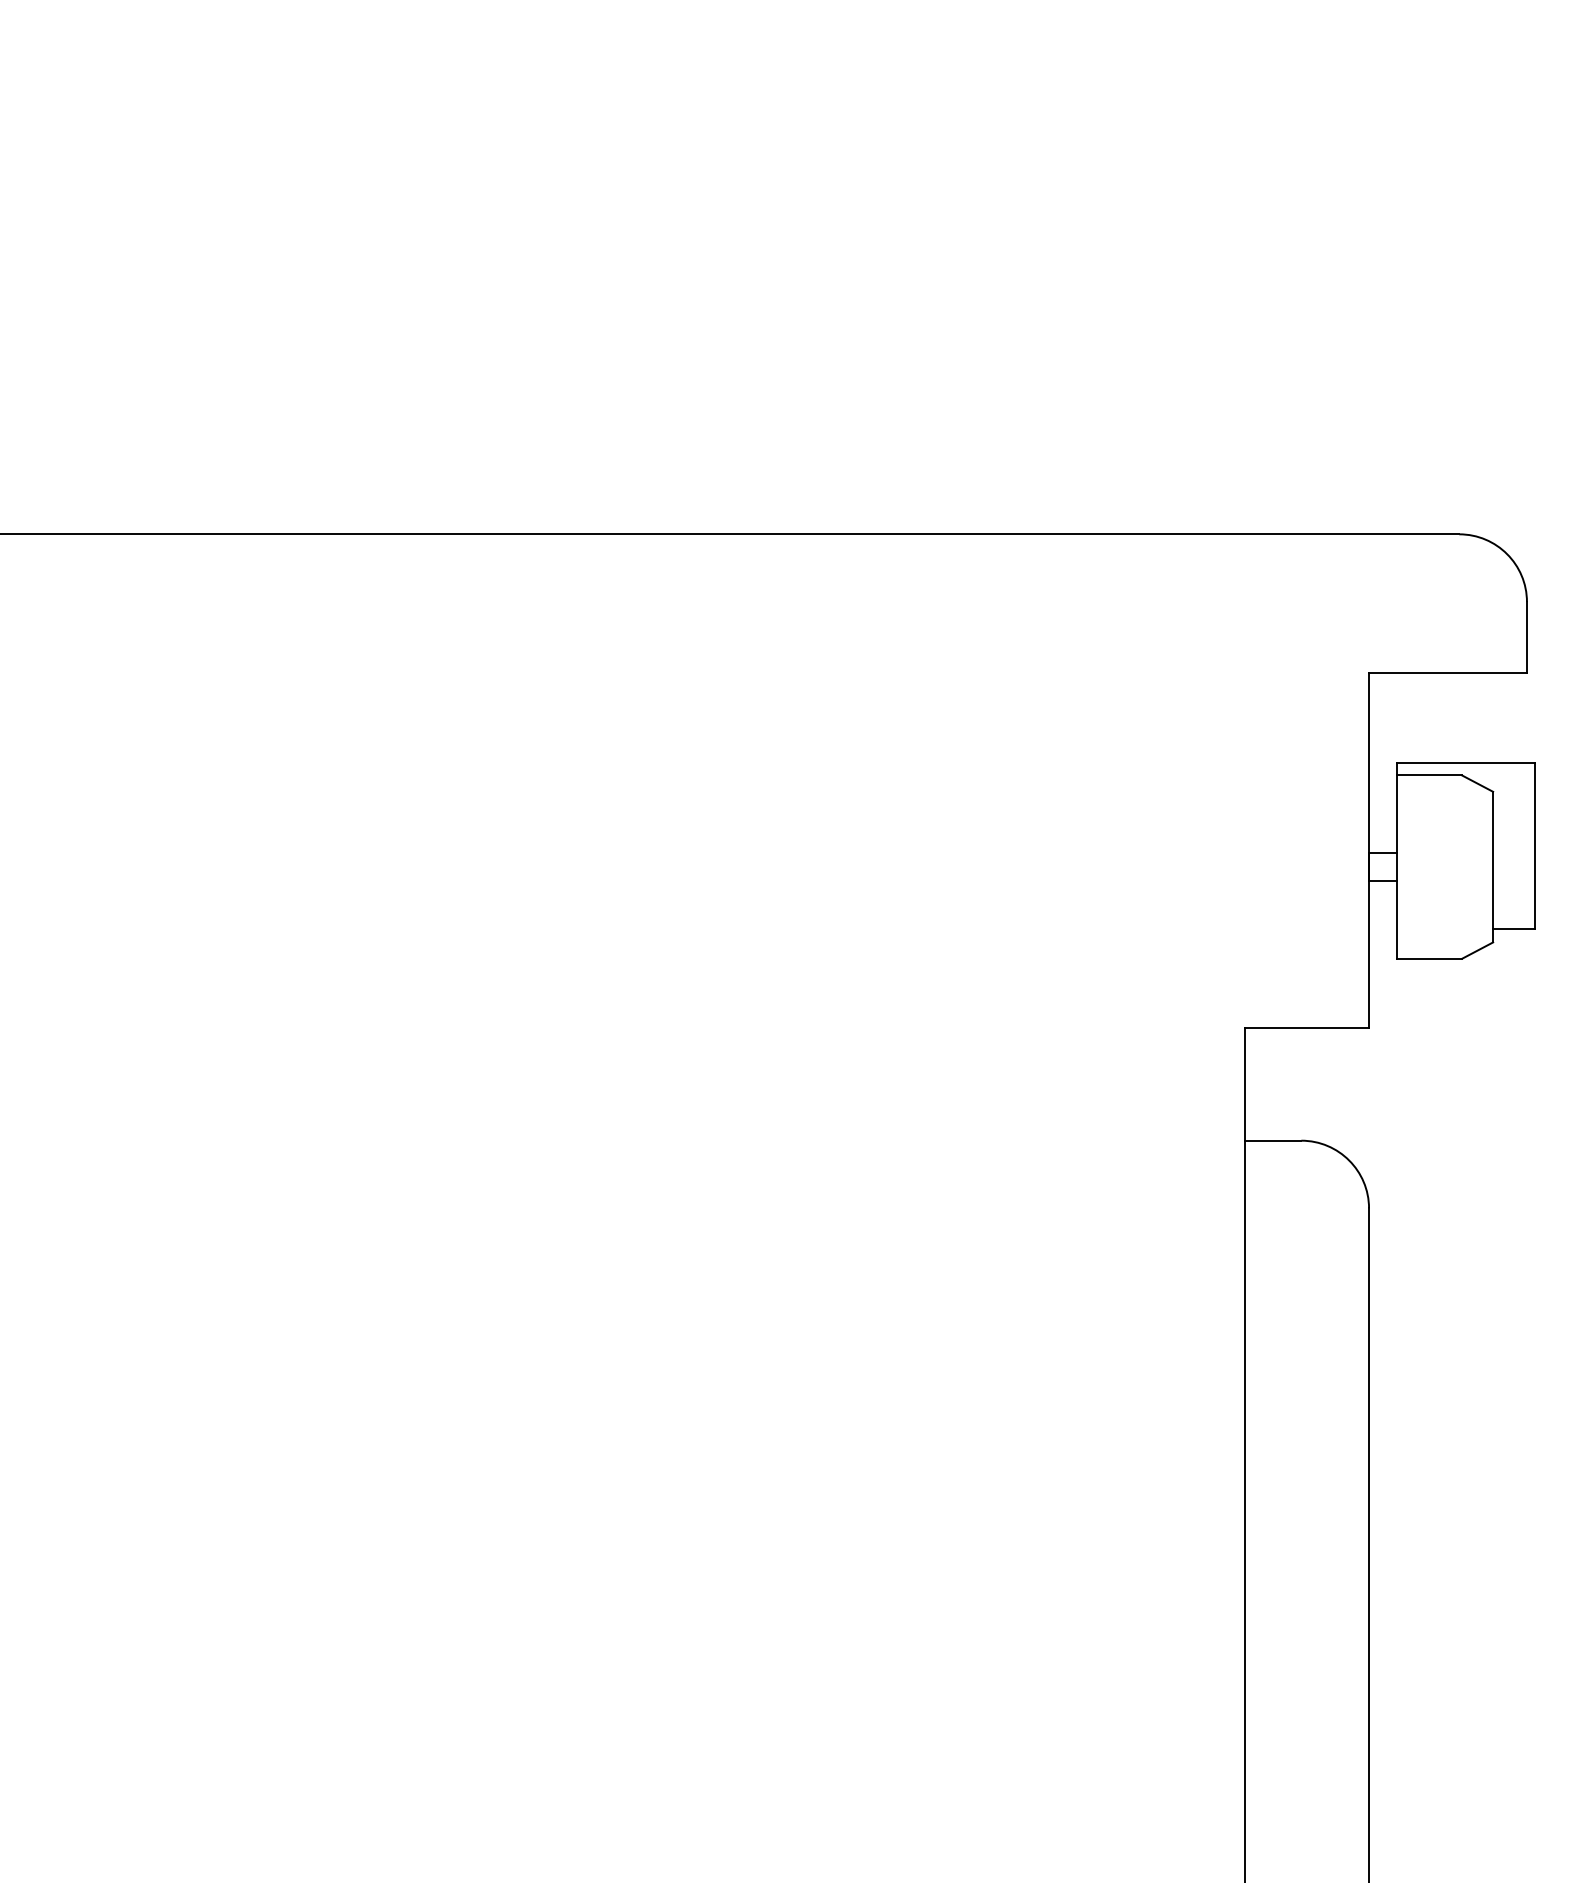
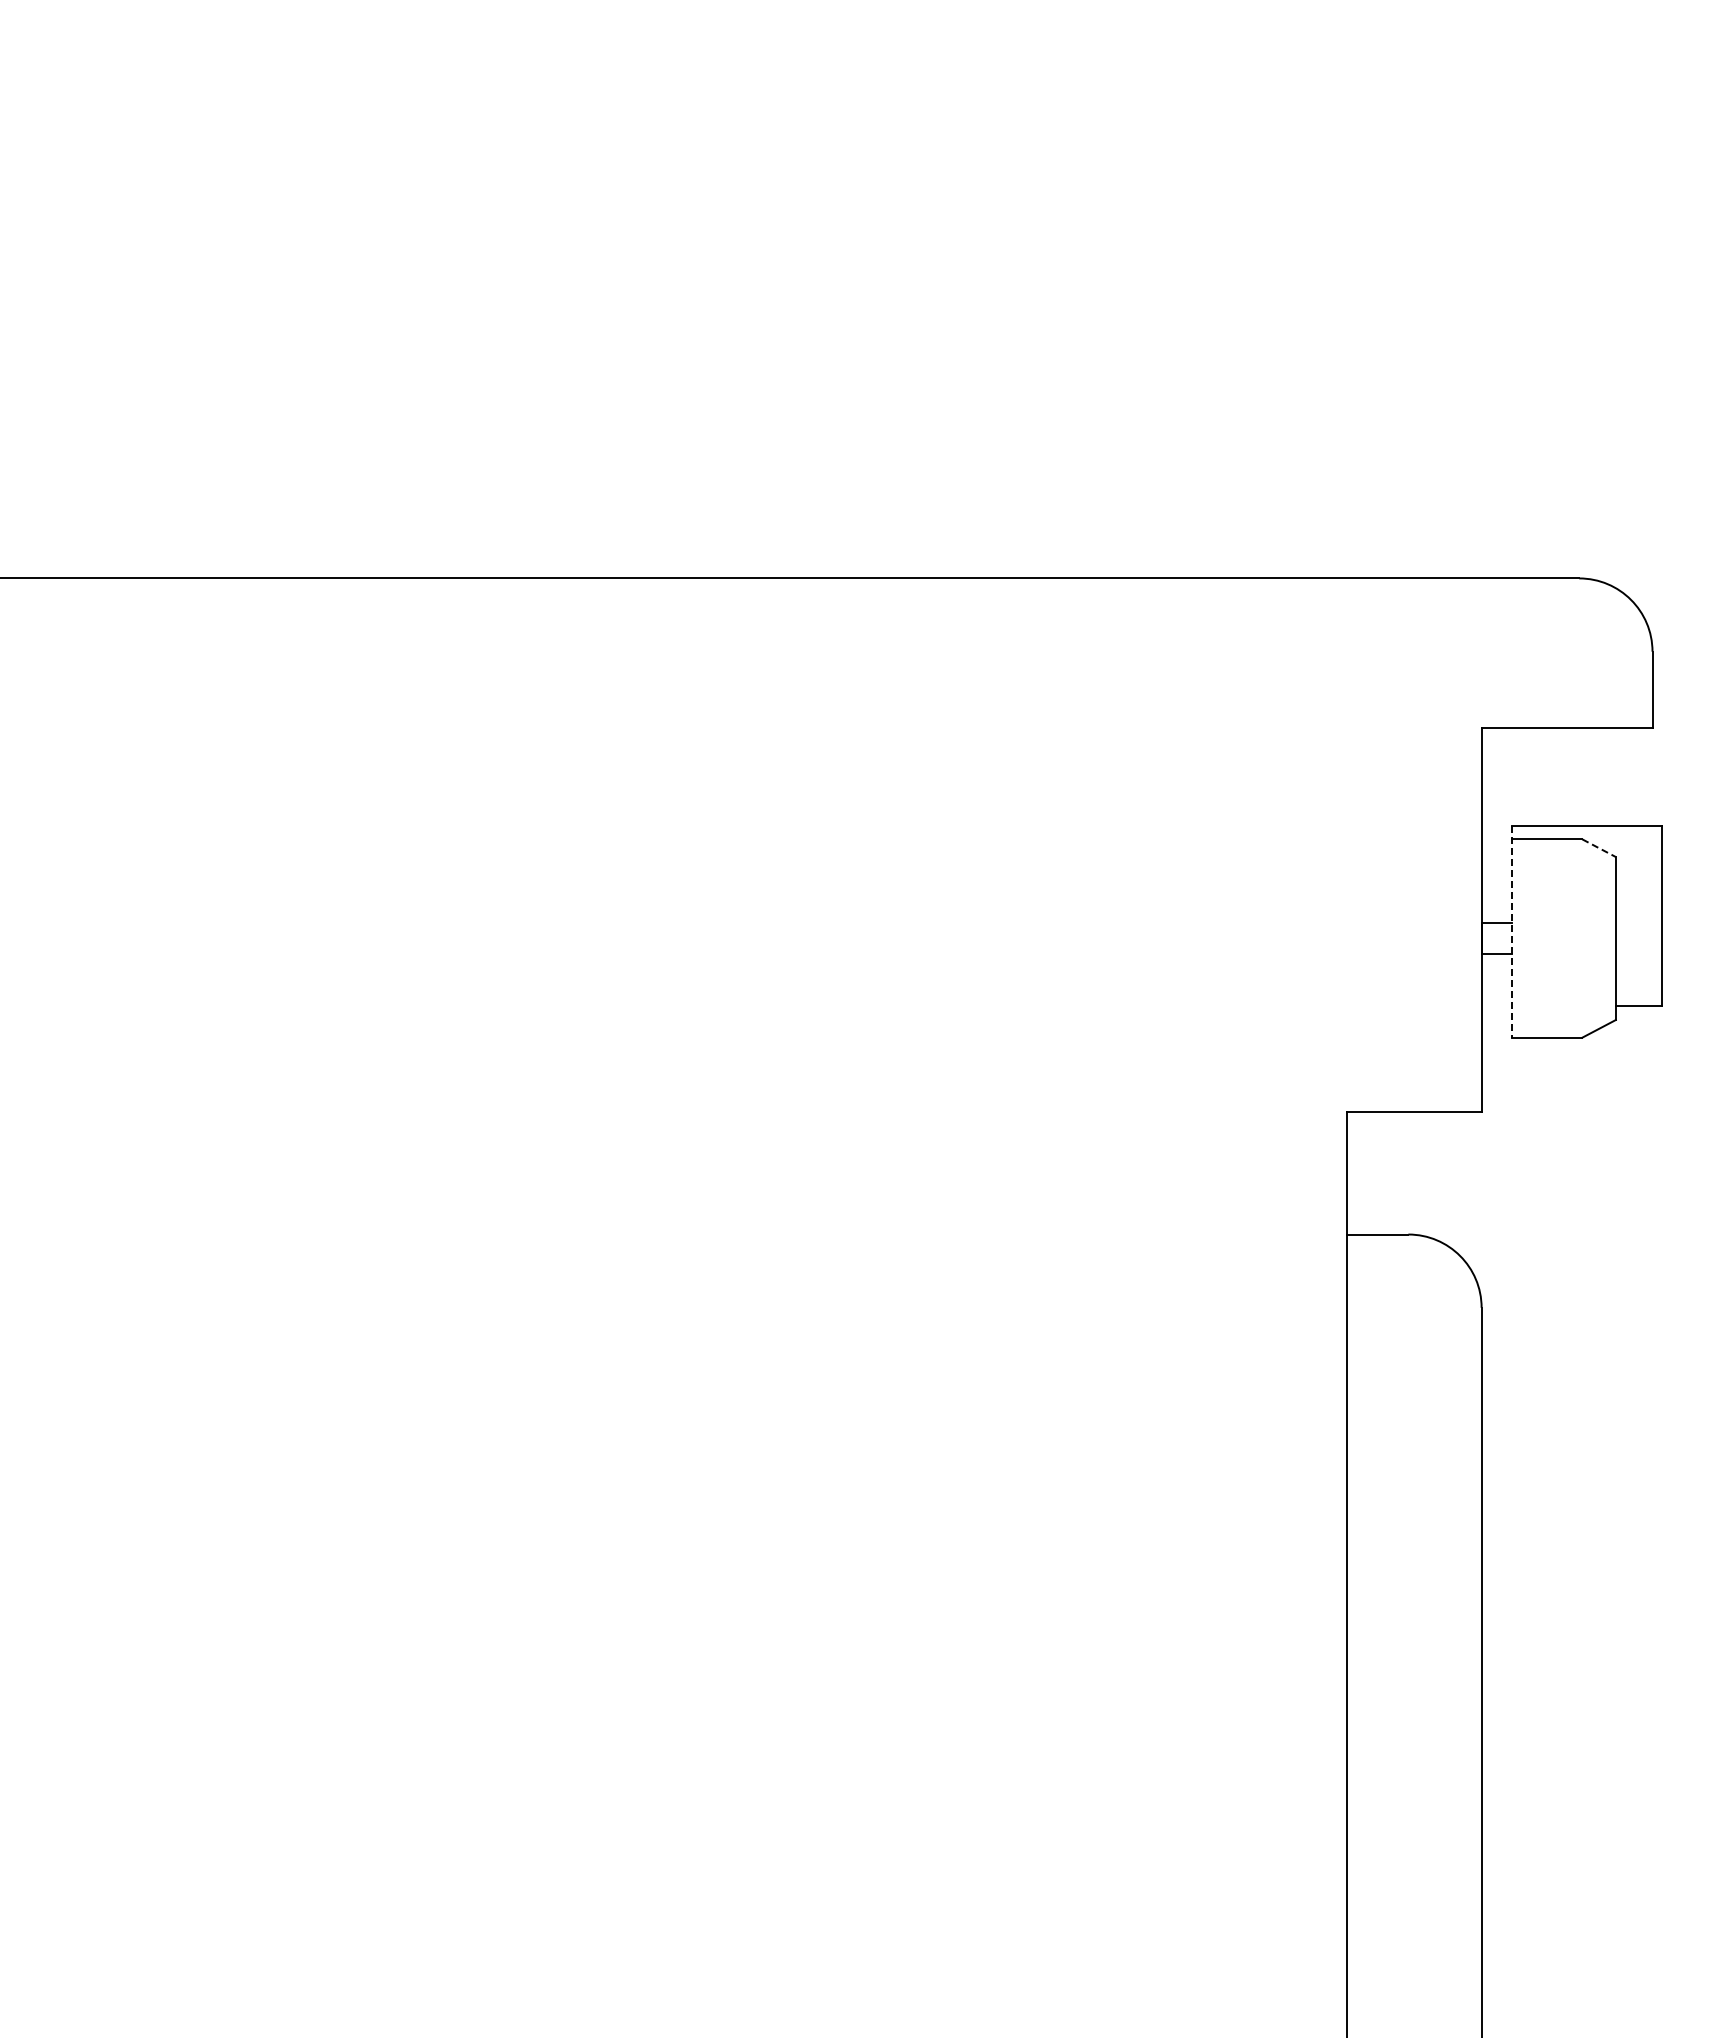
line: (1477, 783) -> (1599, 848), solid -> dashed
line: (1397, 861) -> (1512, 932), solid -> dashed

